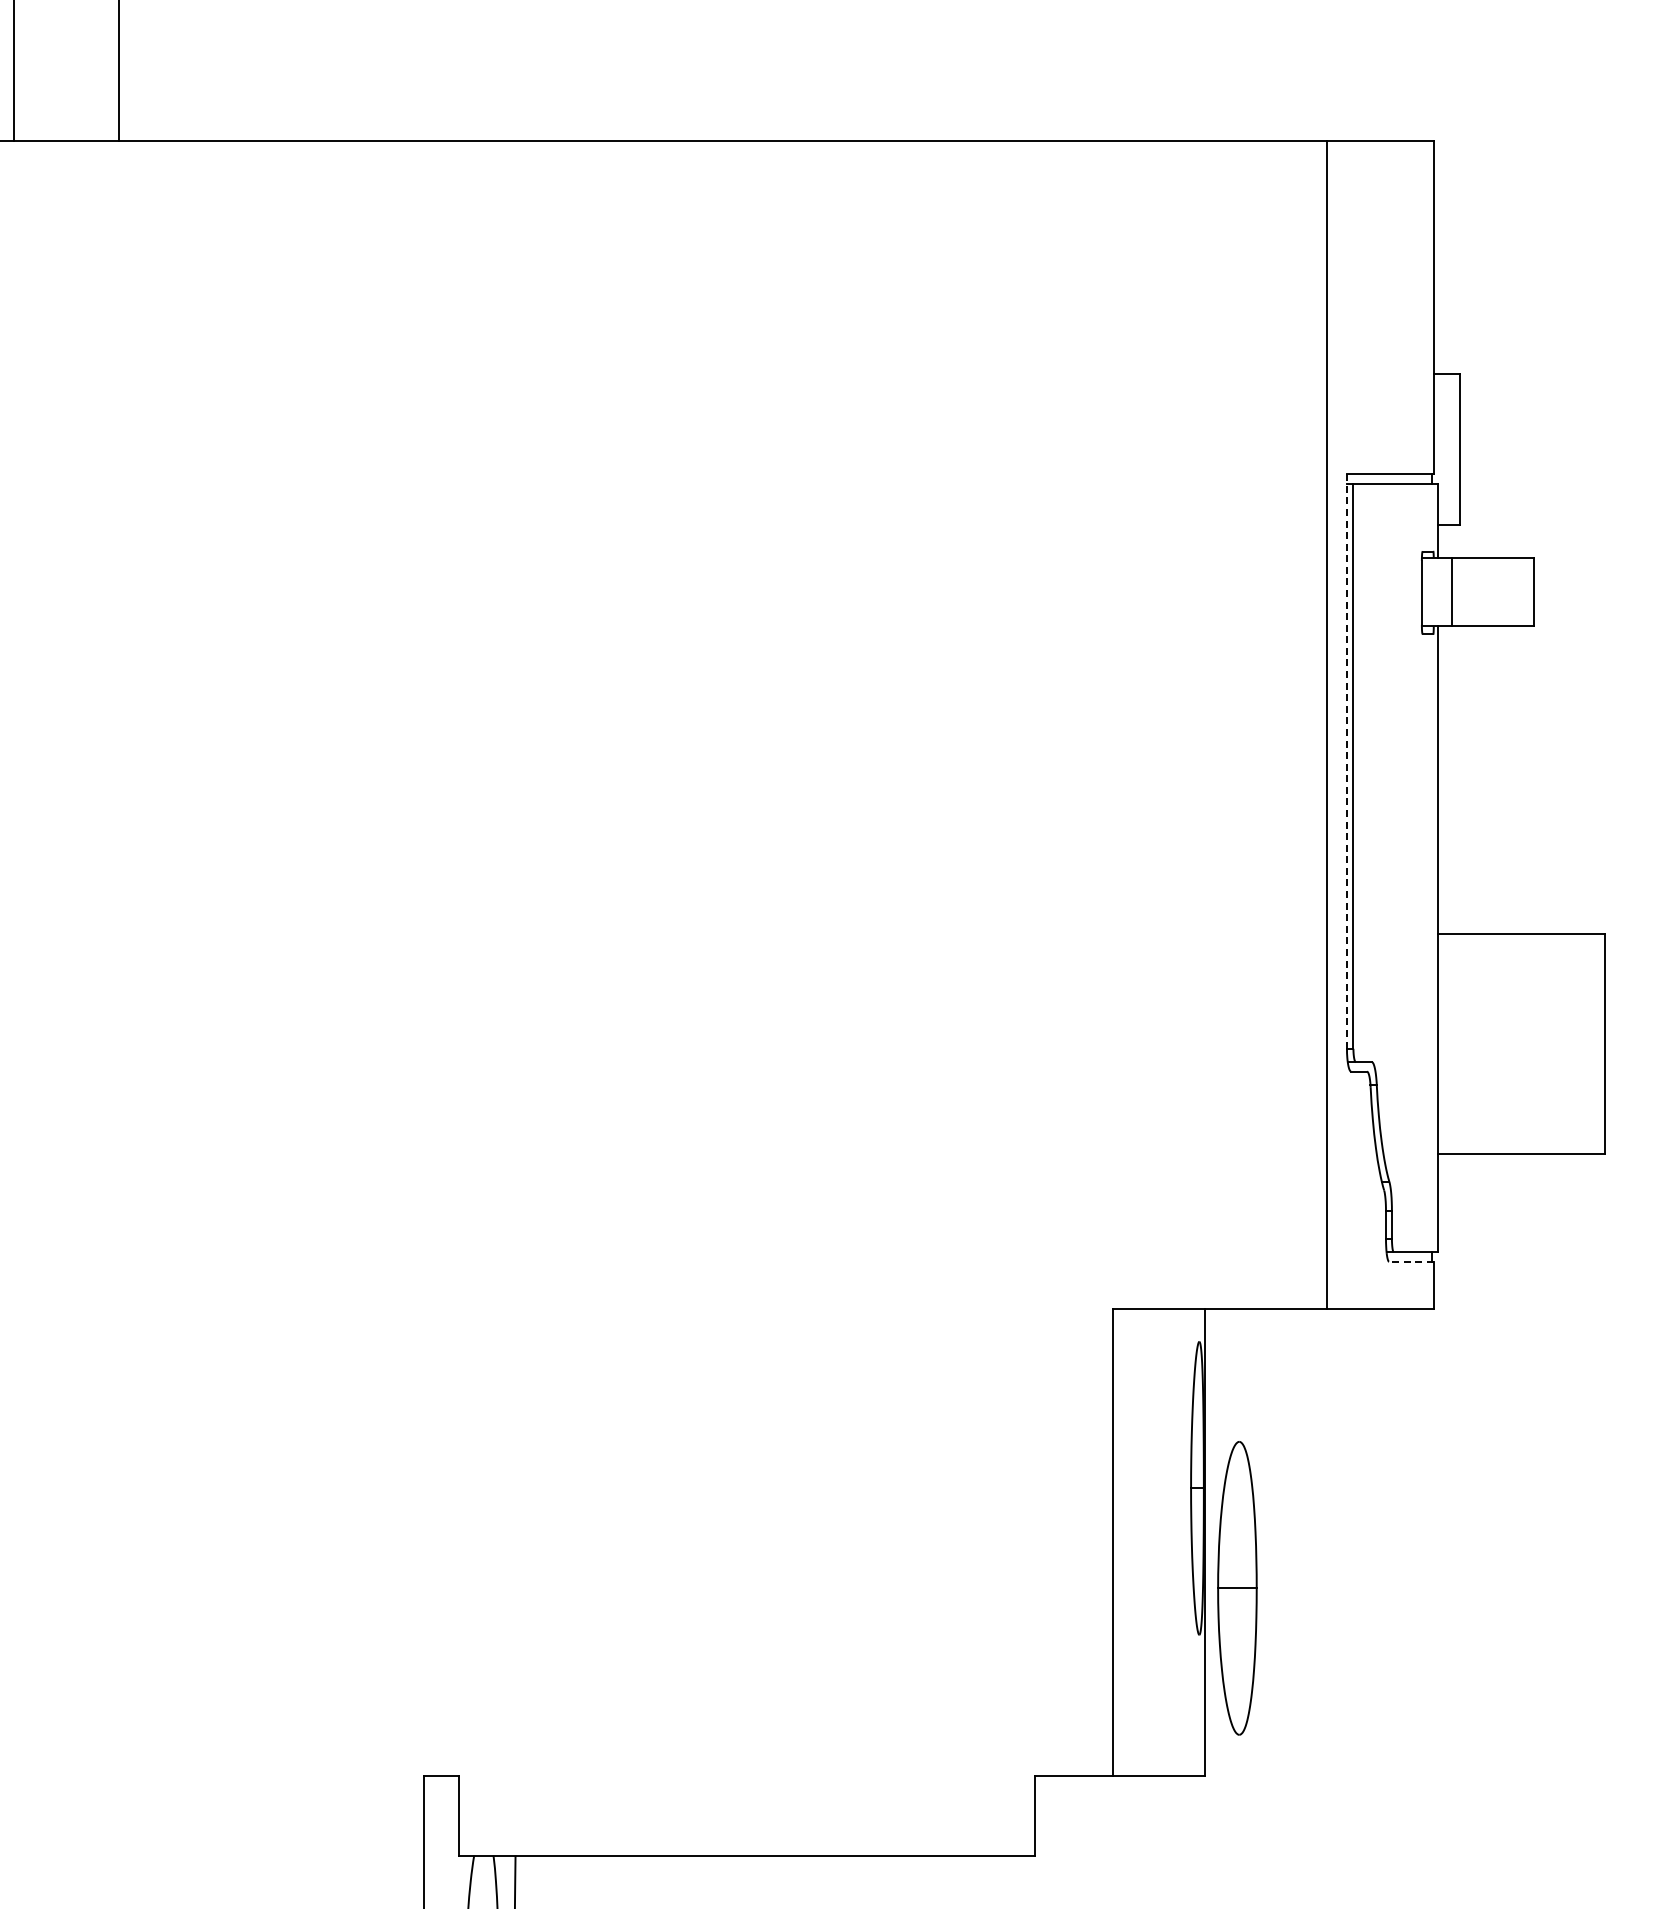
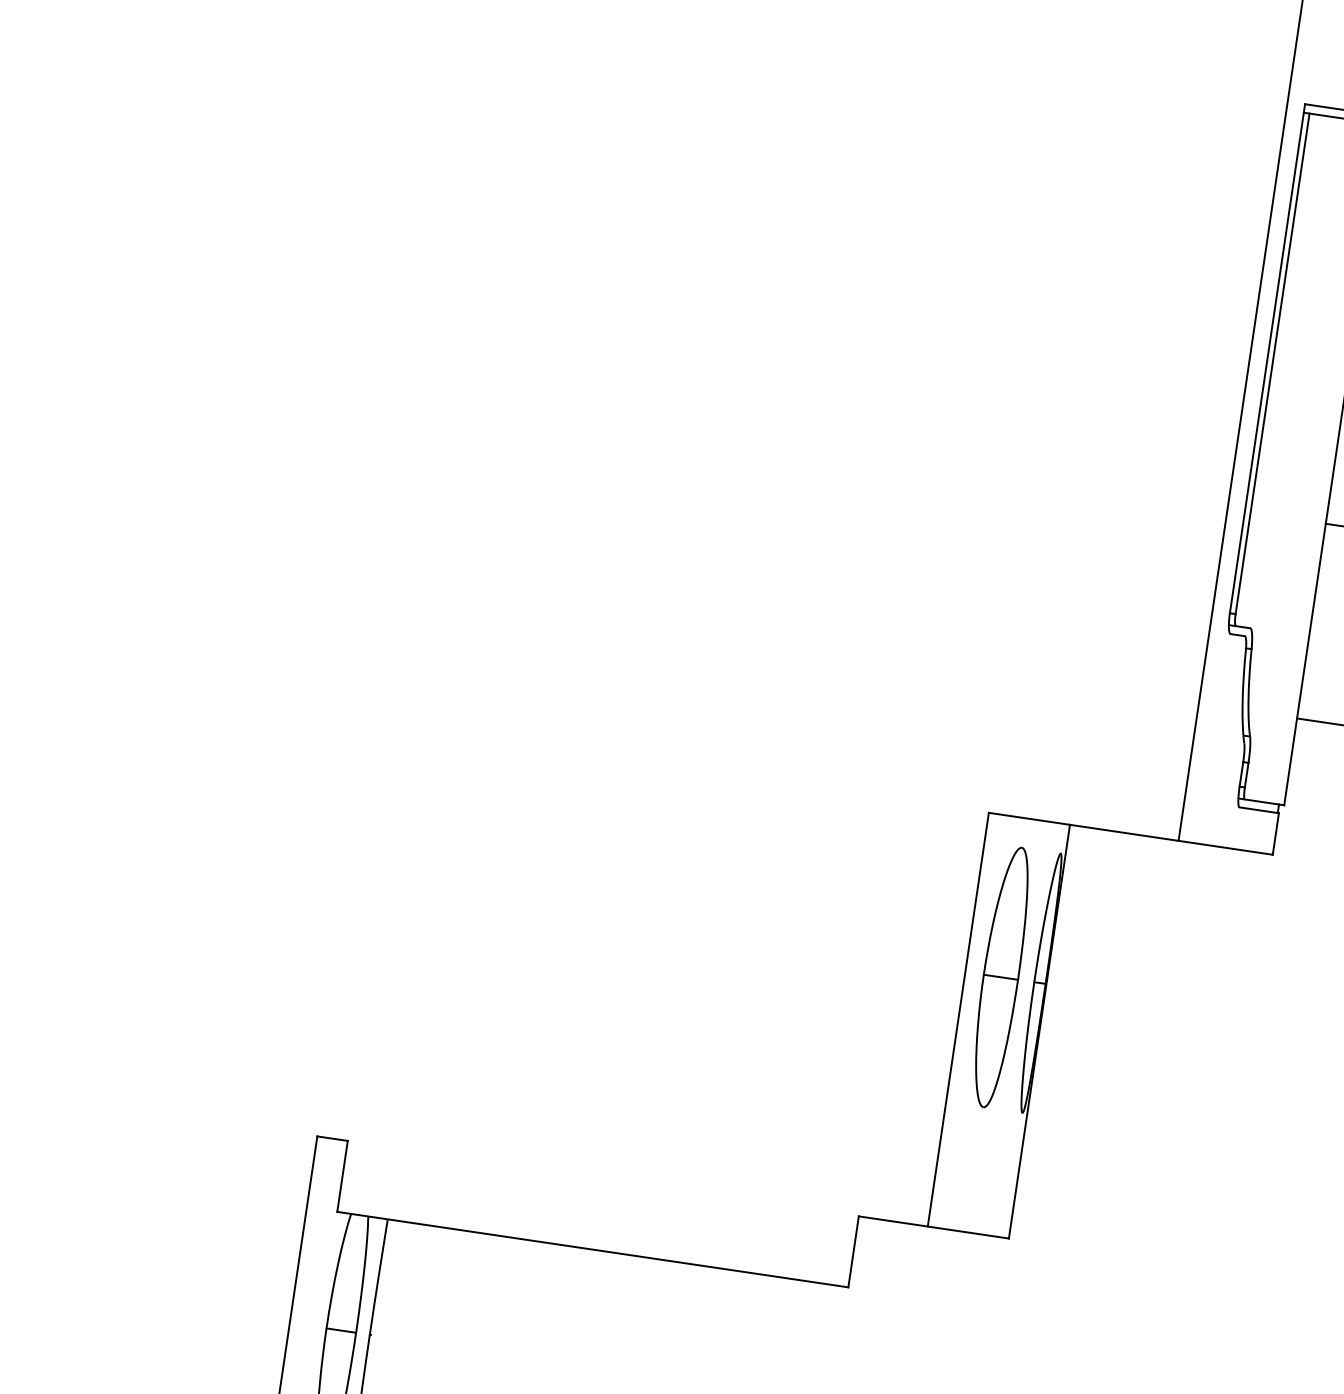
line: (1346, 762) -> (1266, 359), dashed -> solid
line: (1410, 1261) -> (1258, 809), dashed -> solid
part: (1237, 1588) -> (1001, 977), moved

